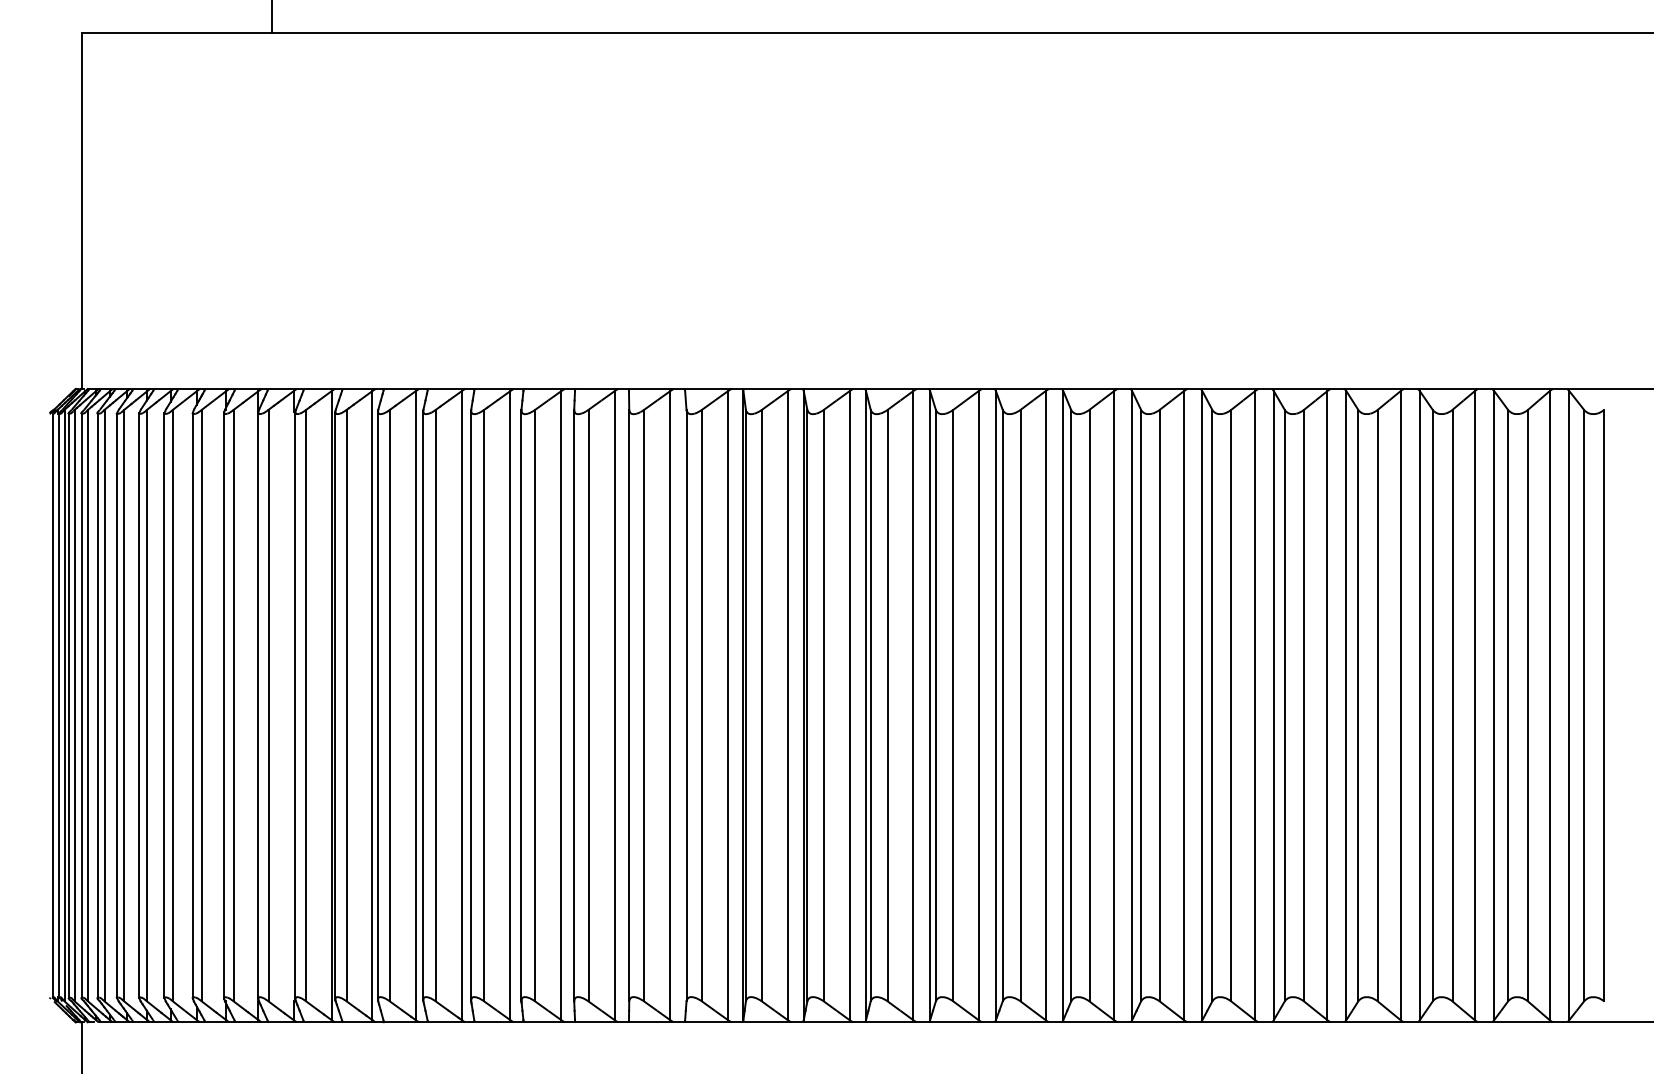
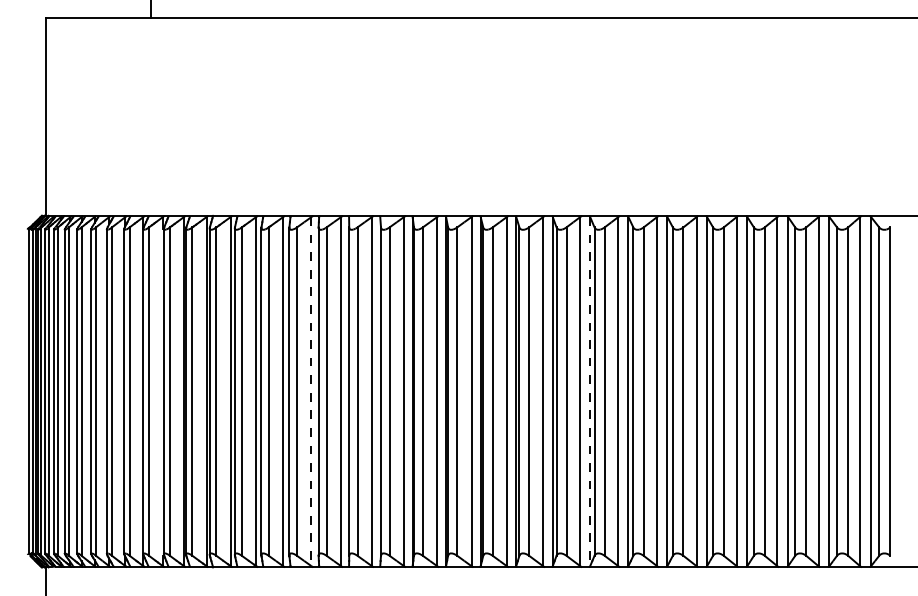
line: (561, 705) -> (311, 391), solid -> dashed
line: (1063, 705) -> (590, 391), solid -> dashed

